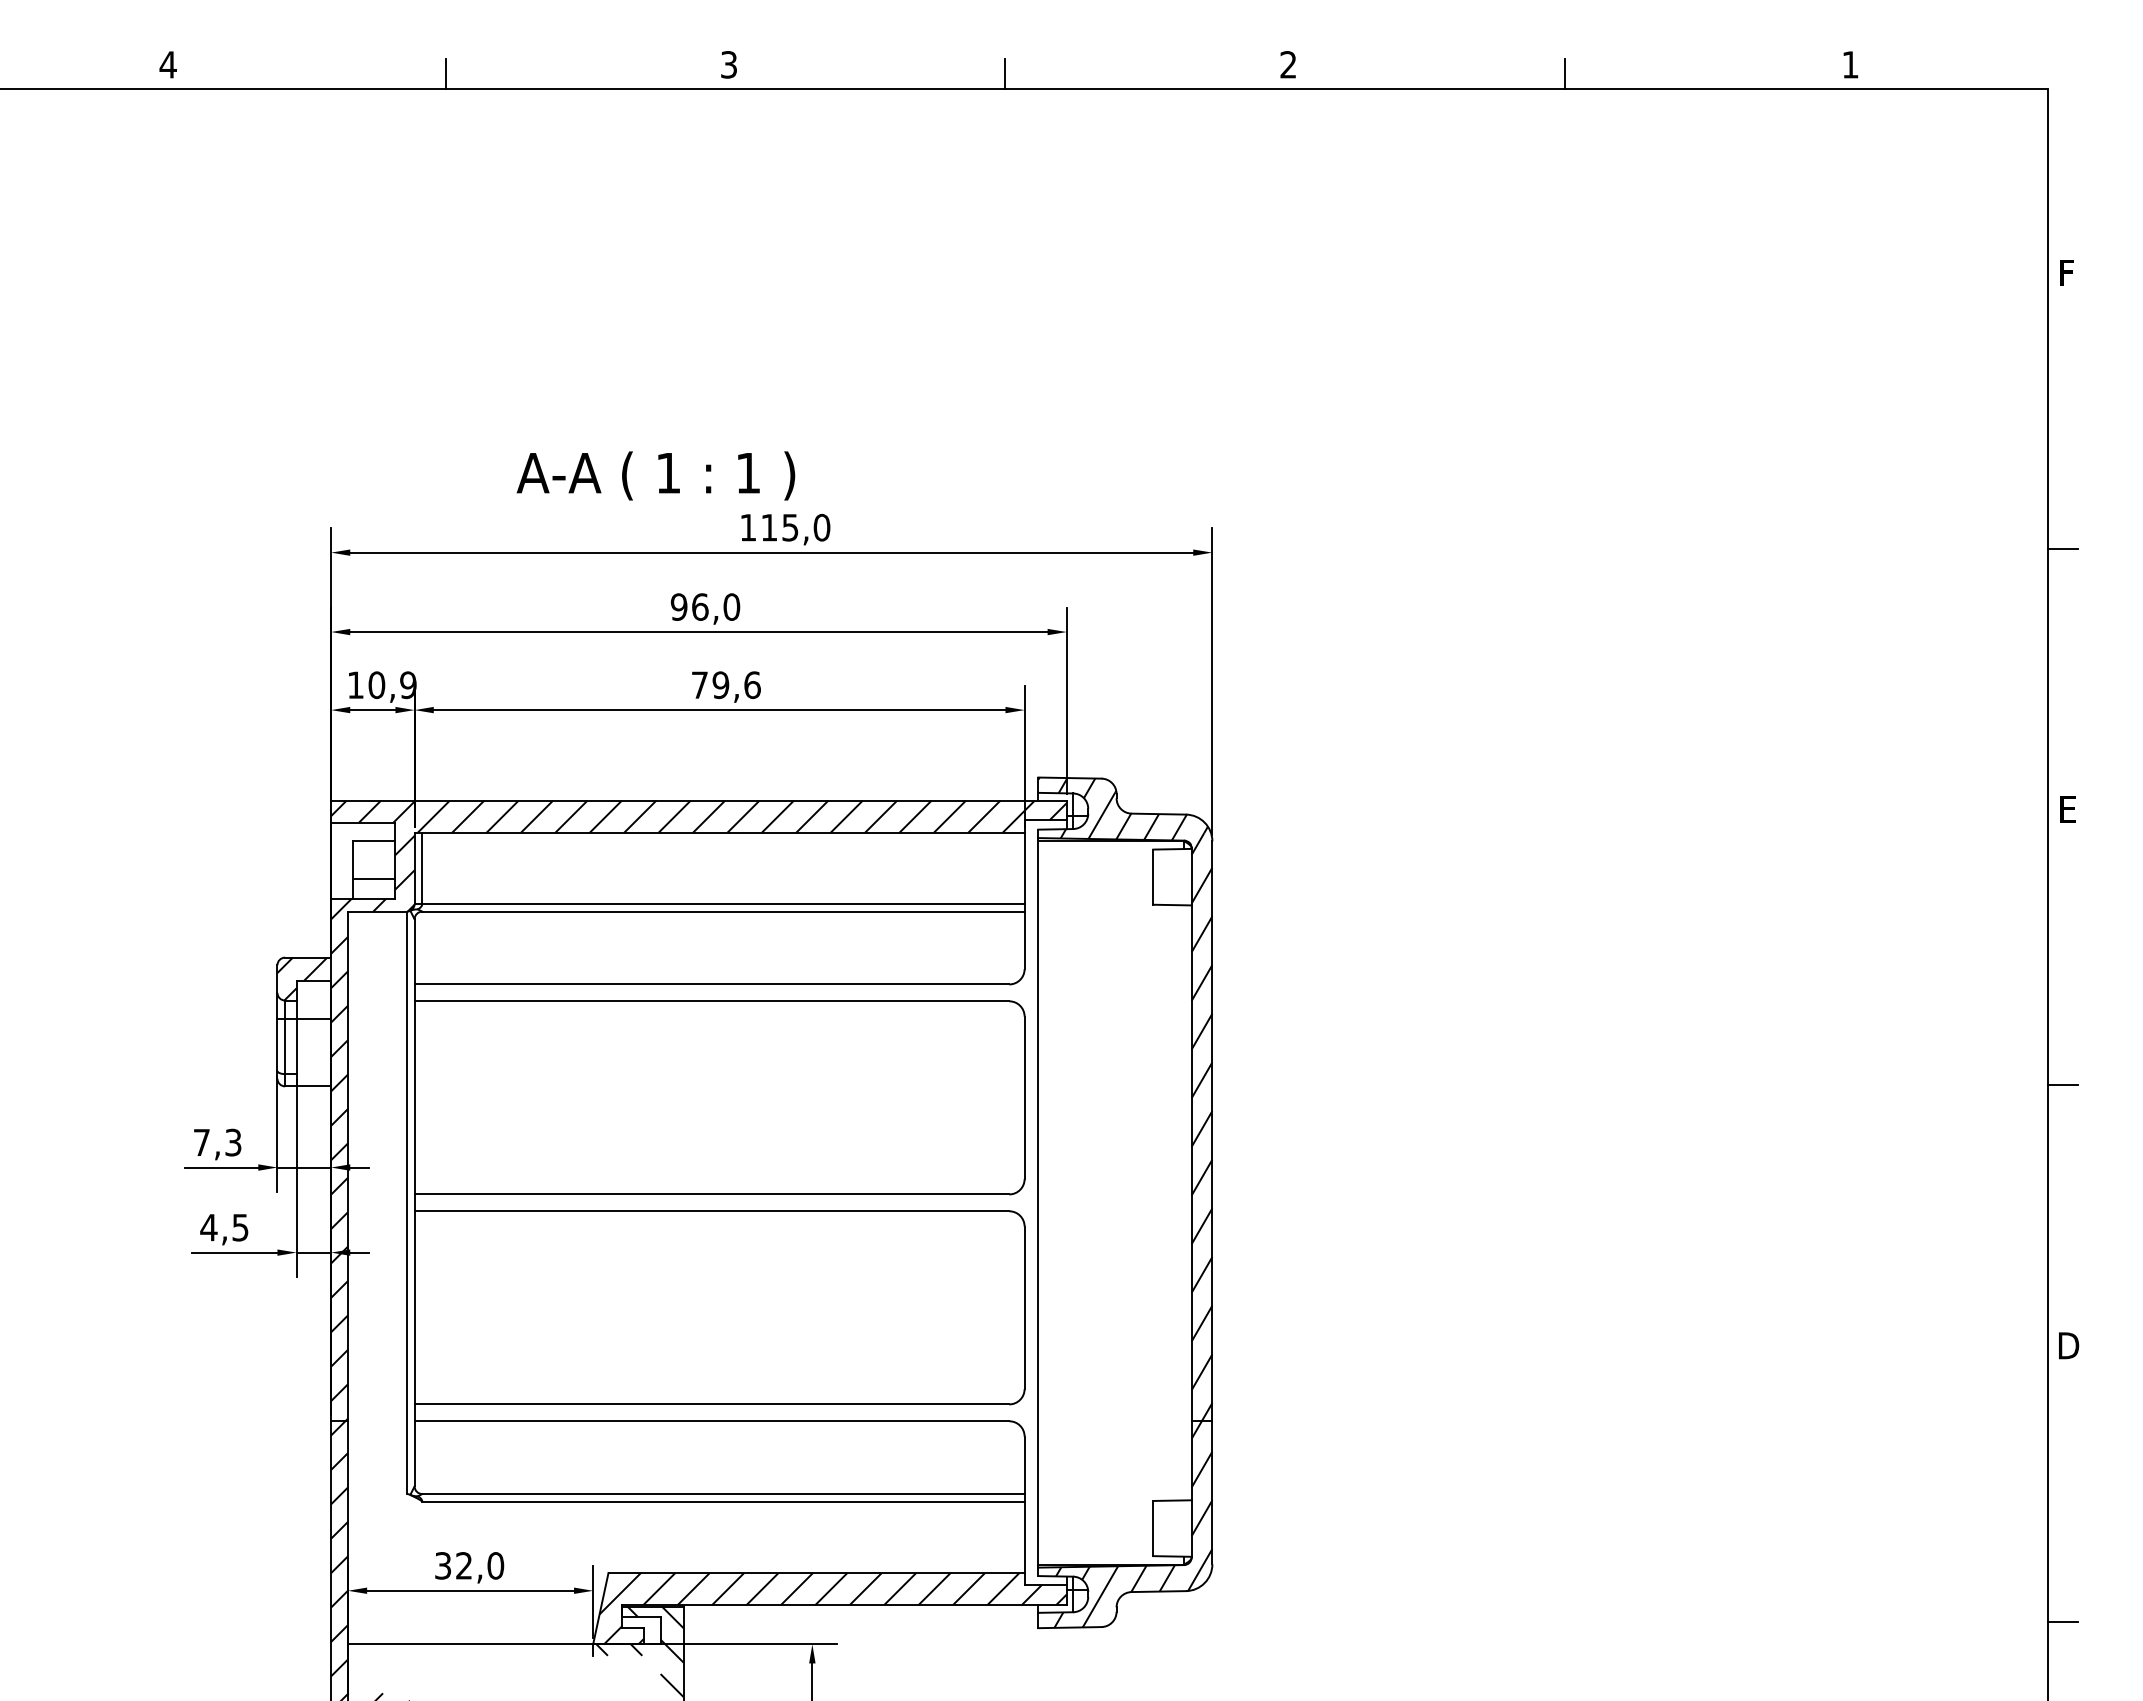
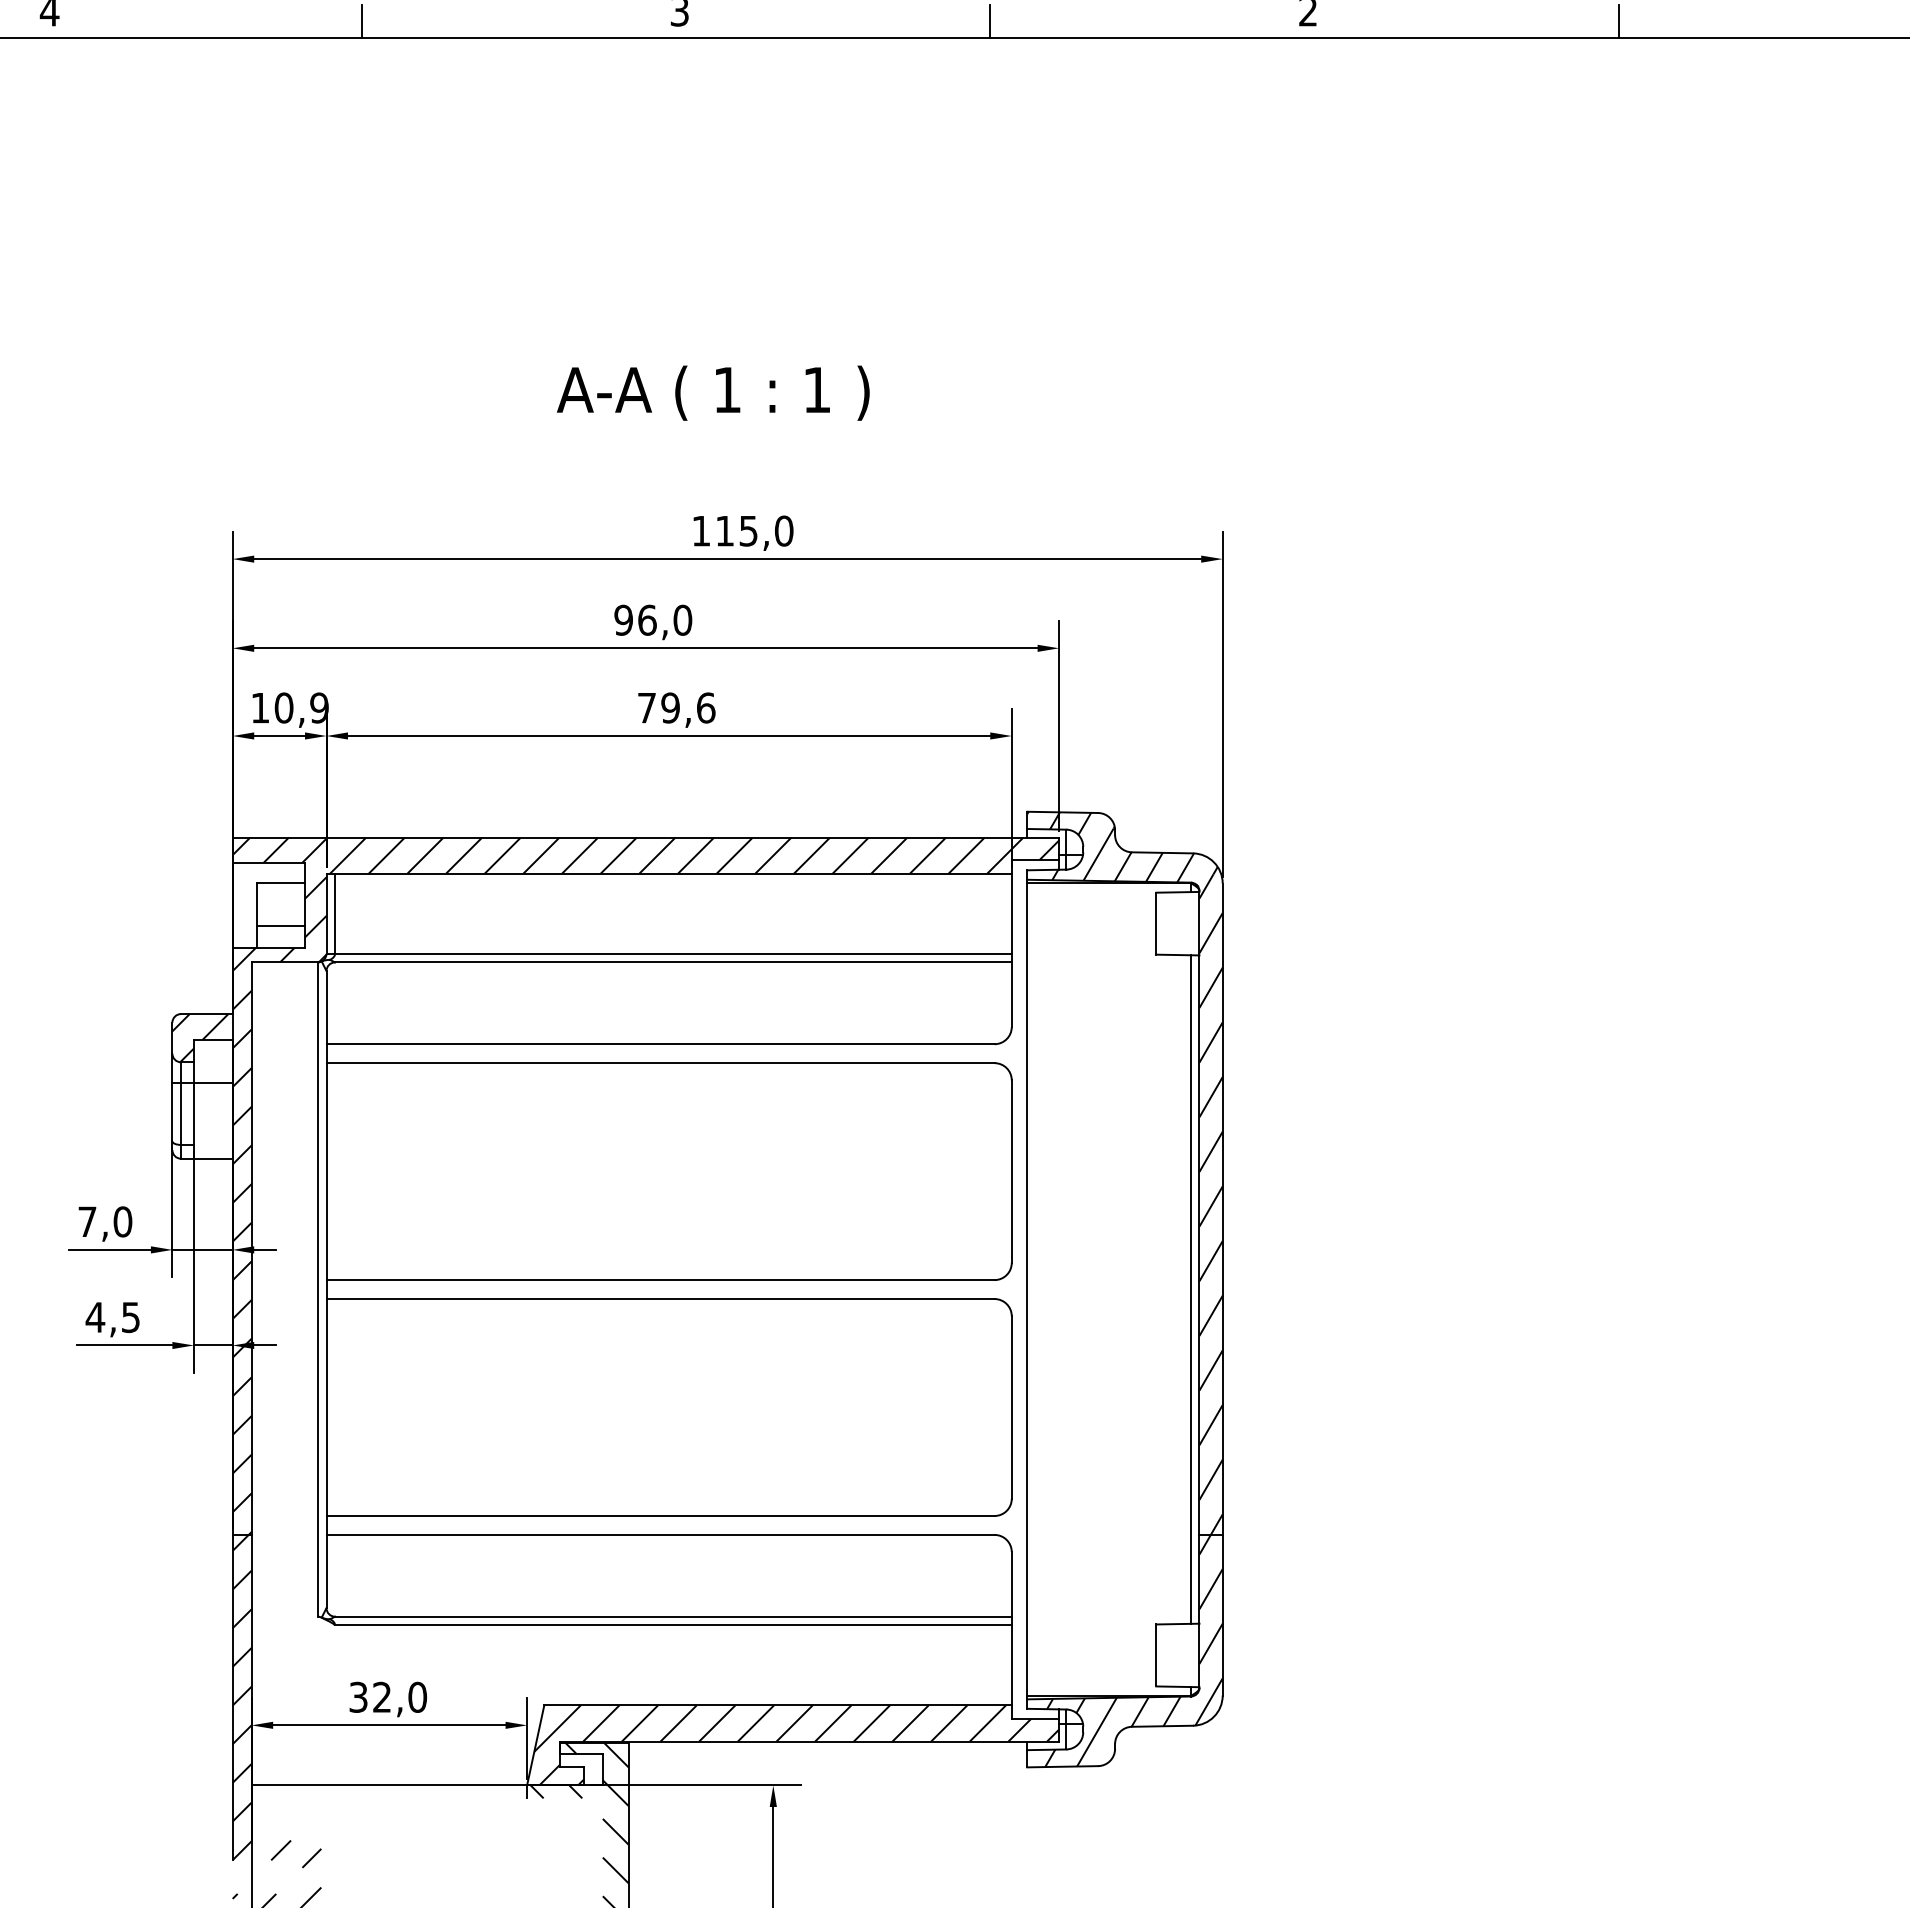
text: (655, 475) -> (712, 392), moved
text: (233, 1142) -> (123, 1221), 7,3 -> 7,0
line: (1184, 1202) -> (1191, 1289), added

